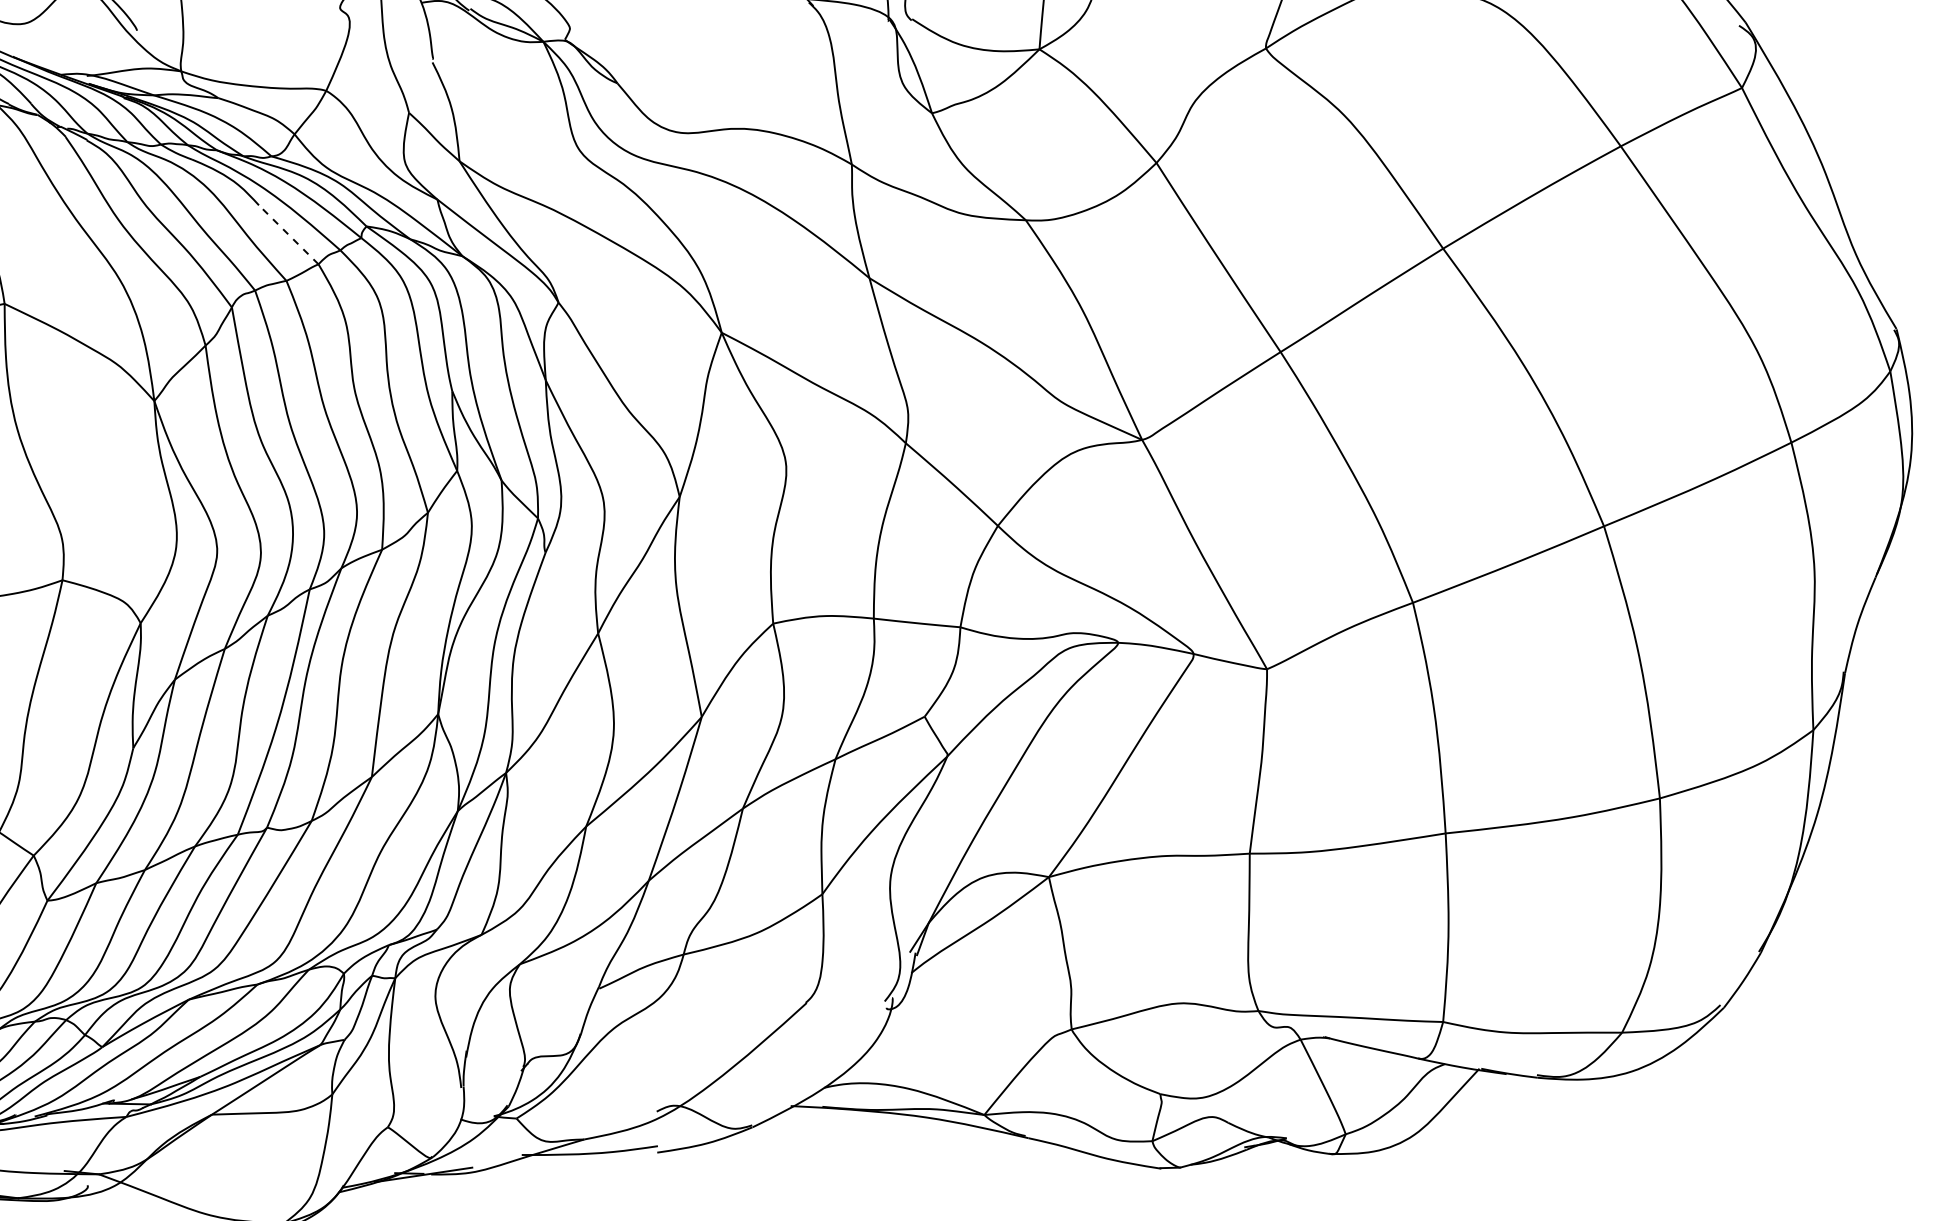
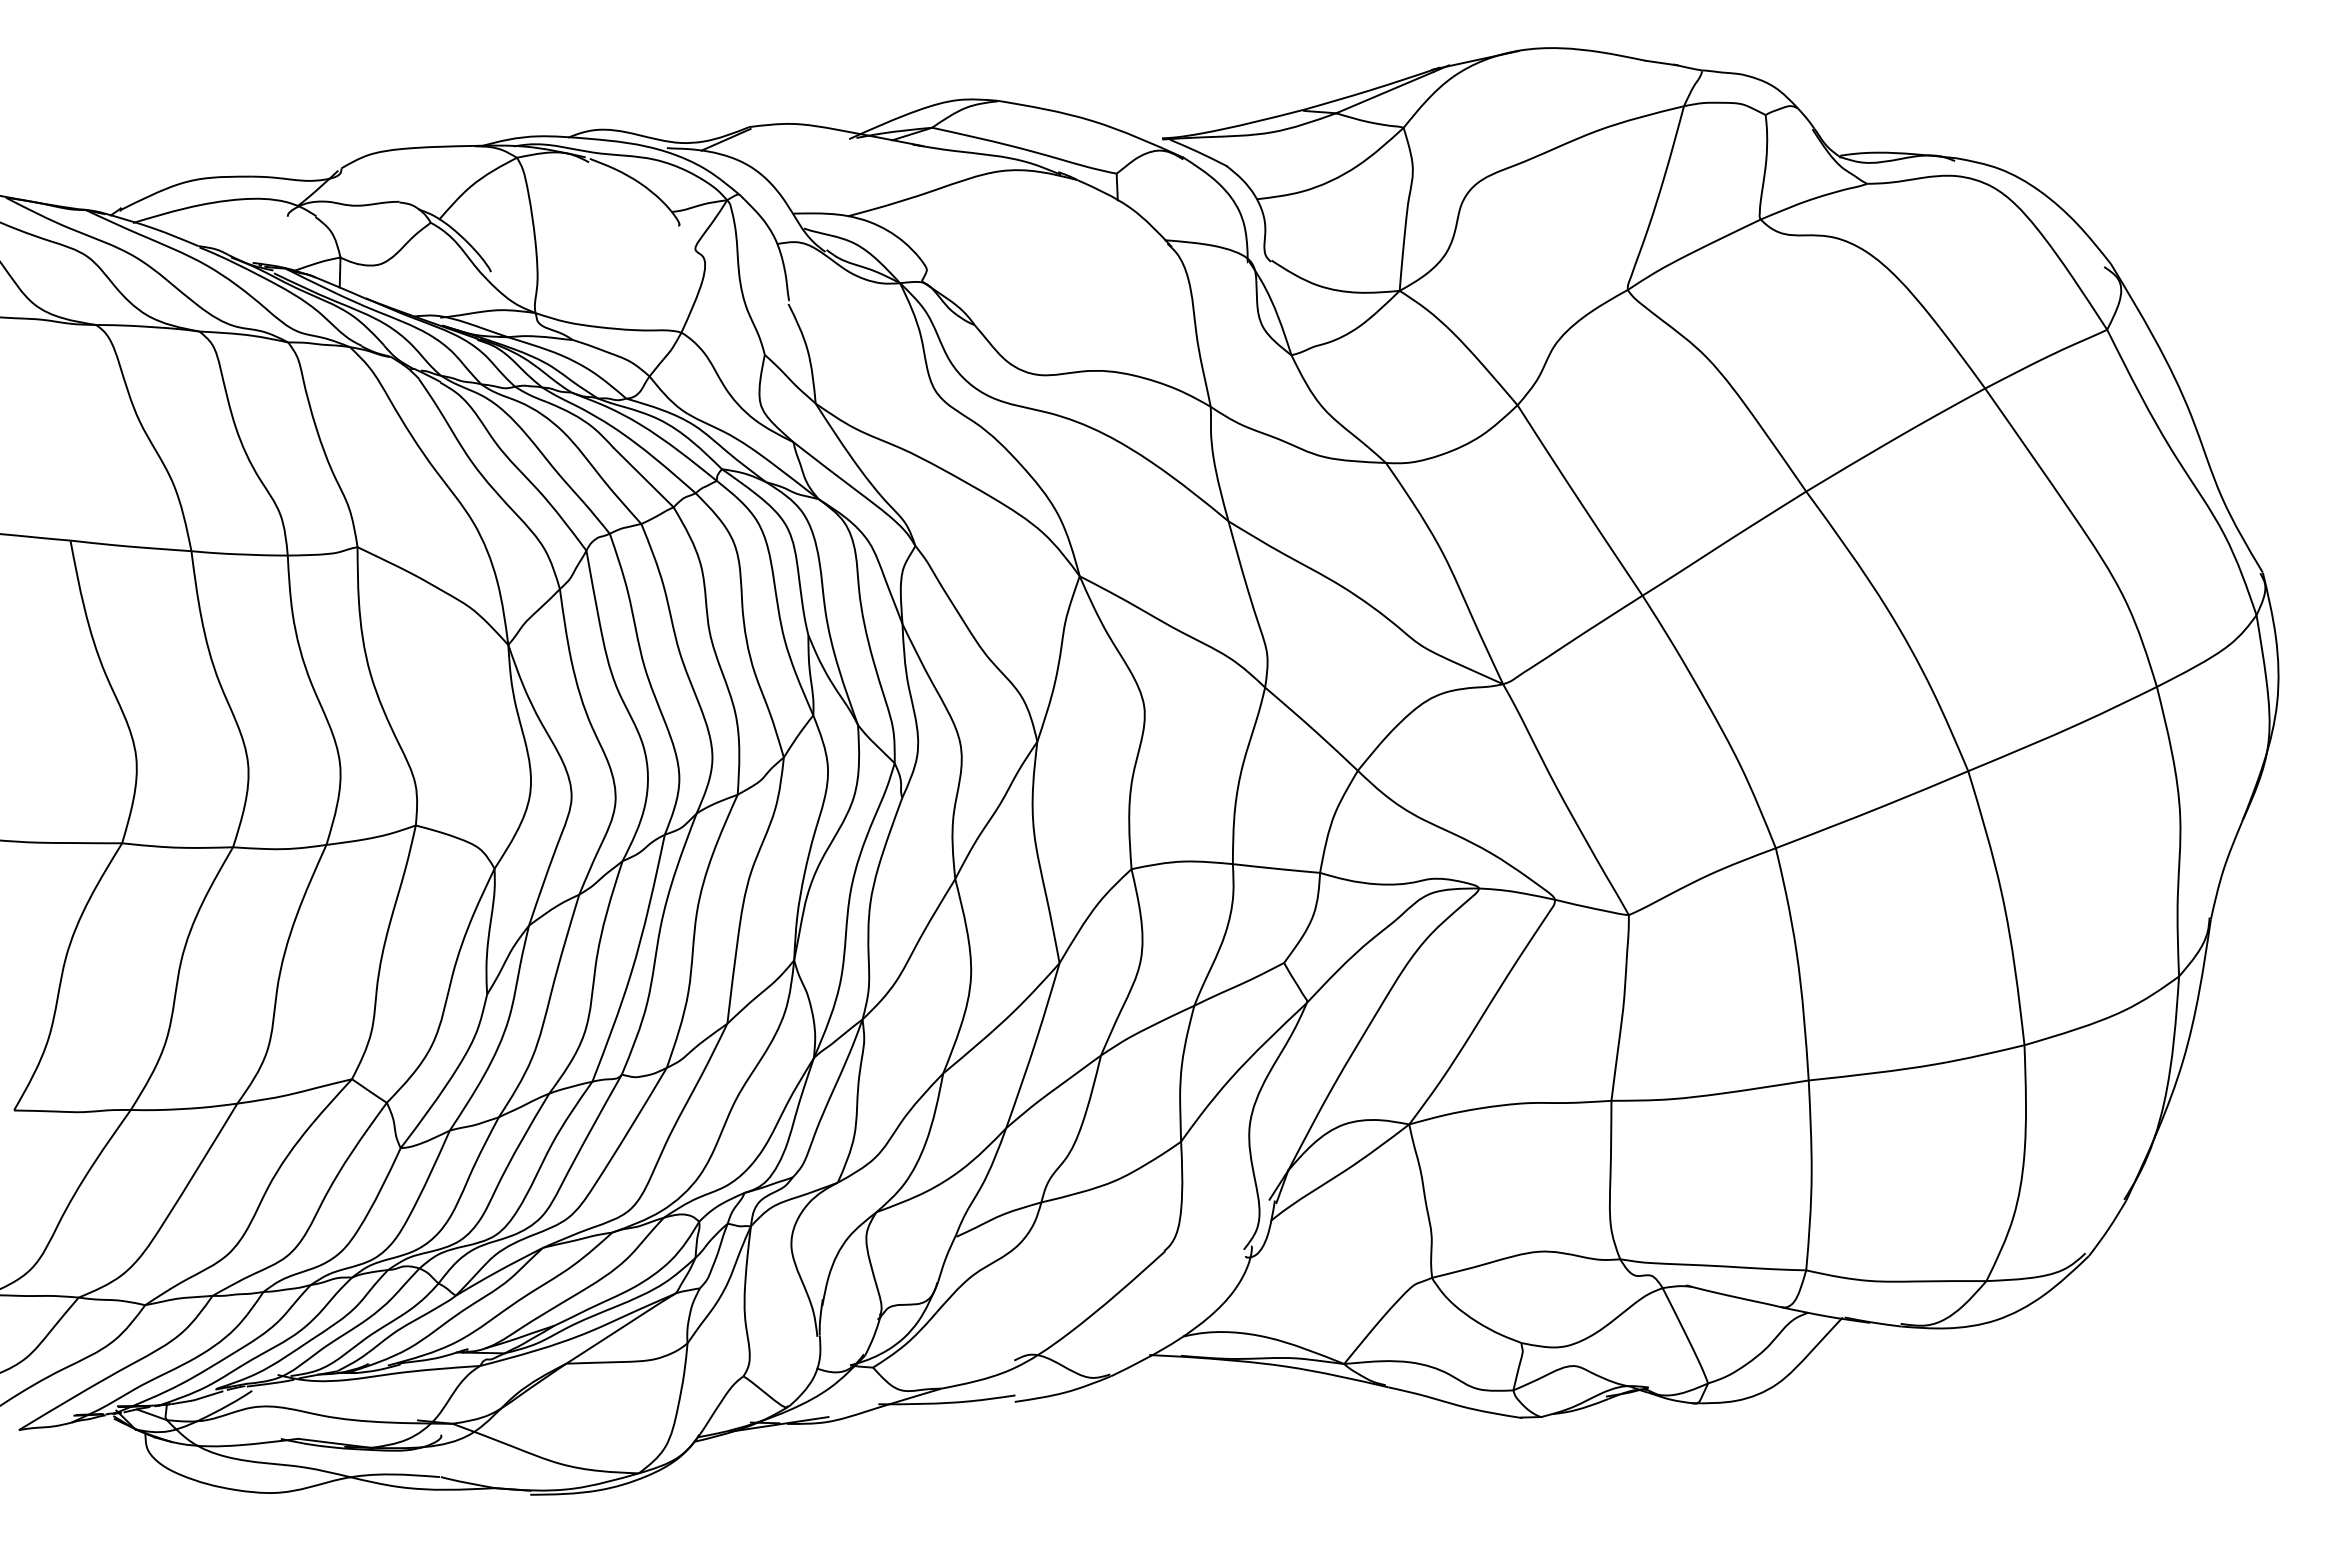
line: (288, 234) -> (643, 477), dashed -> solid

